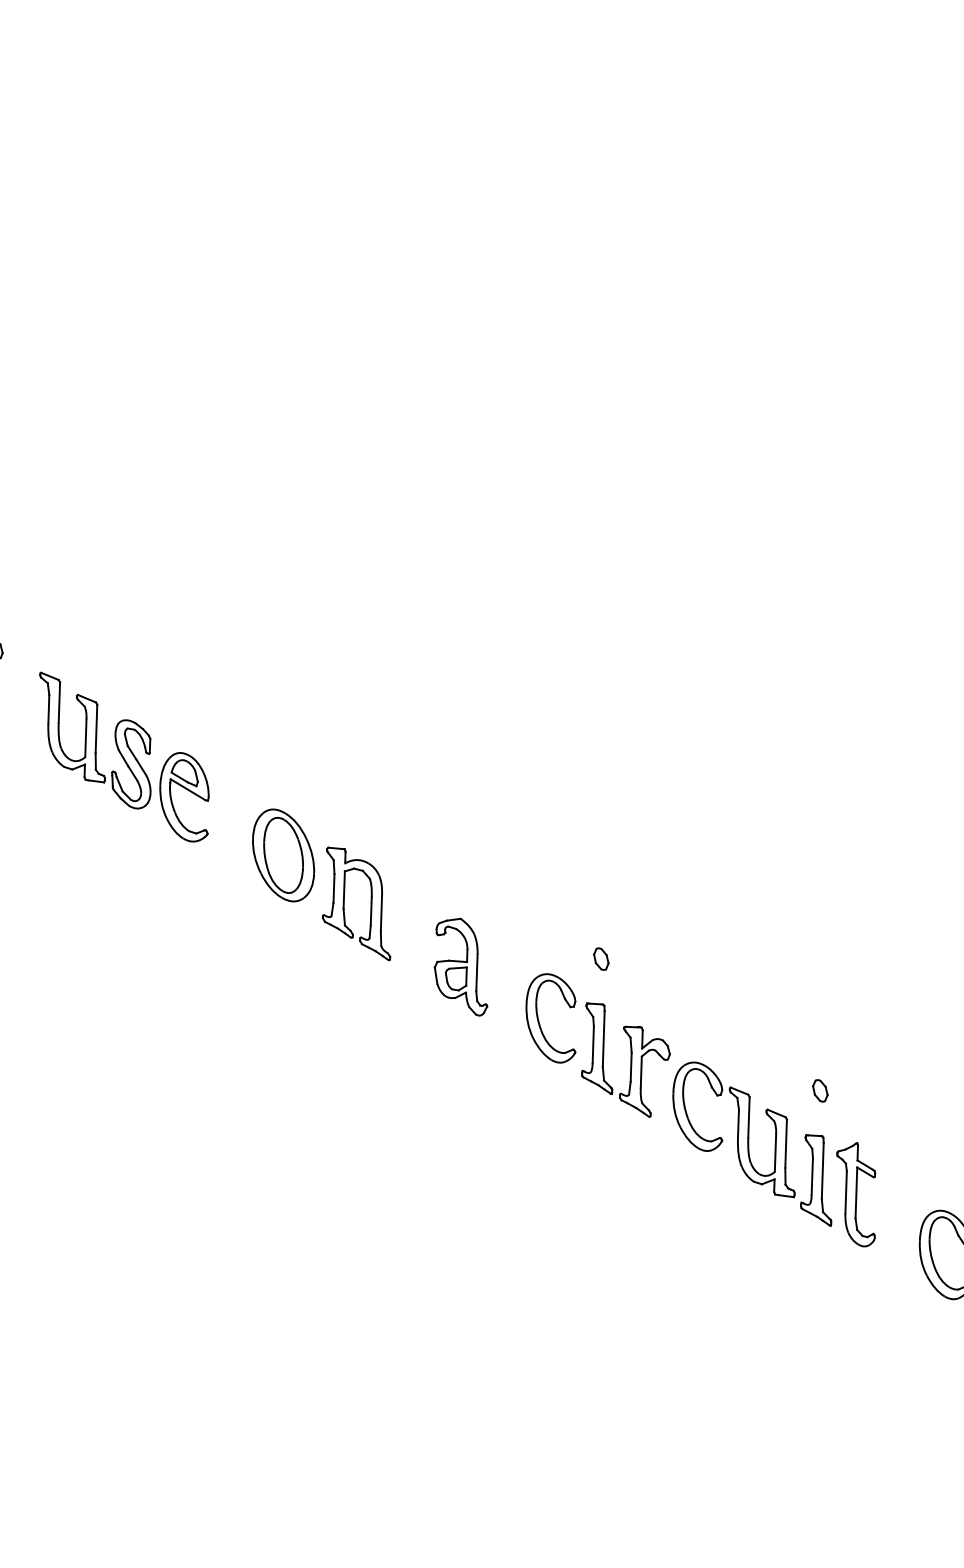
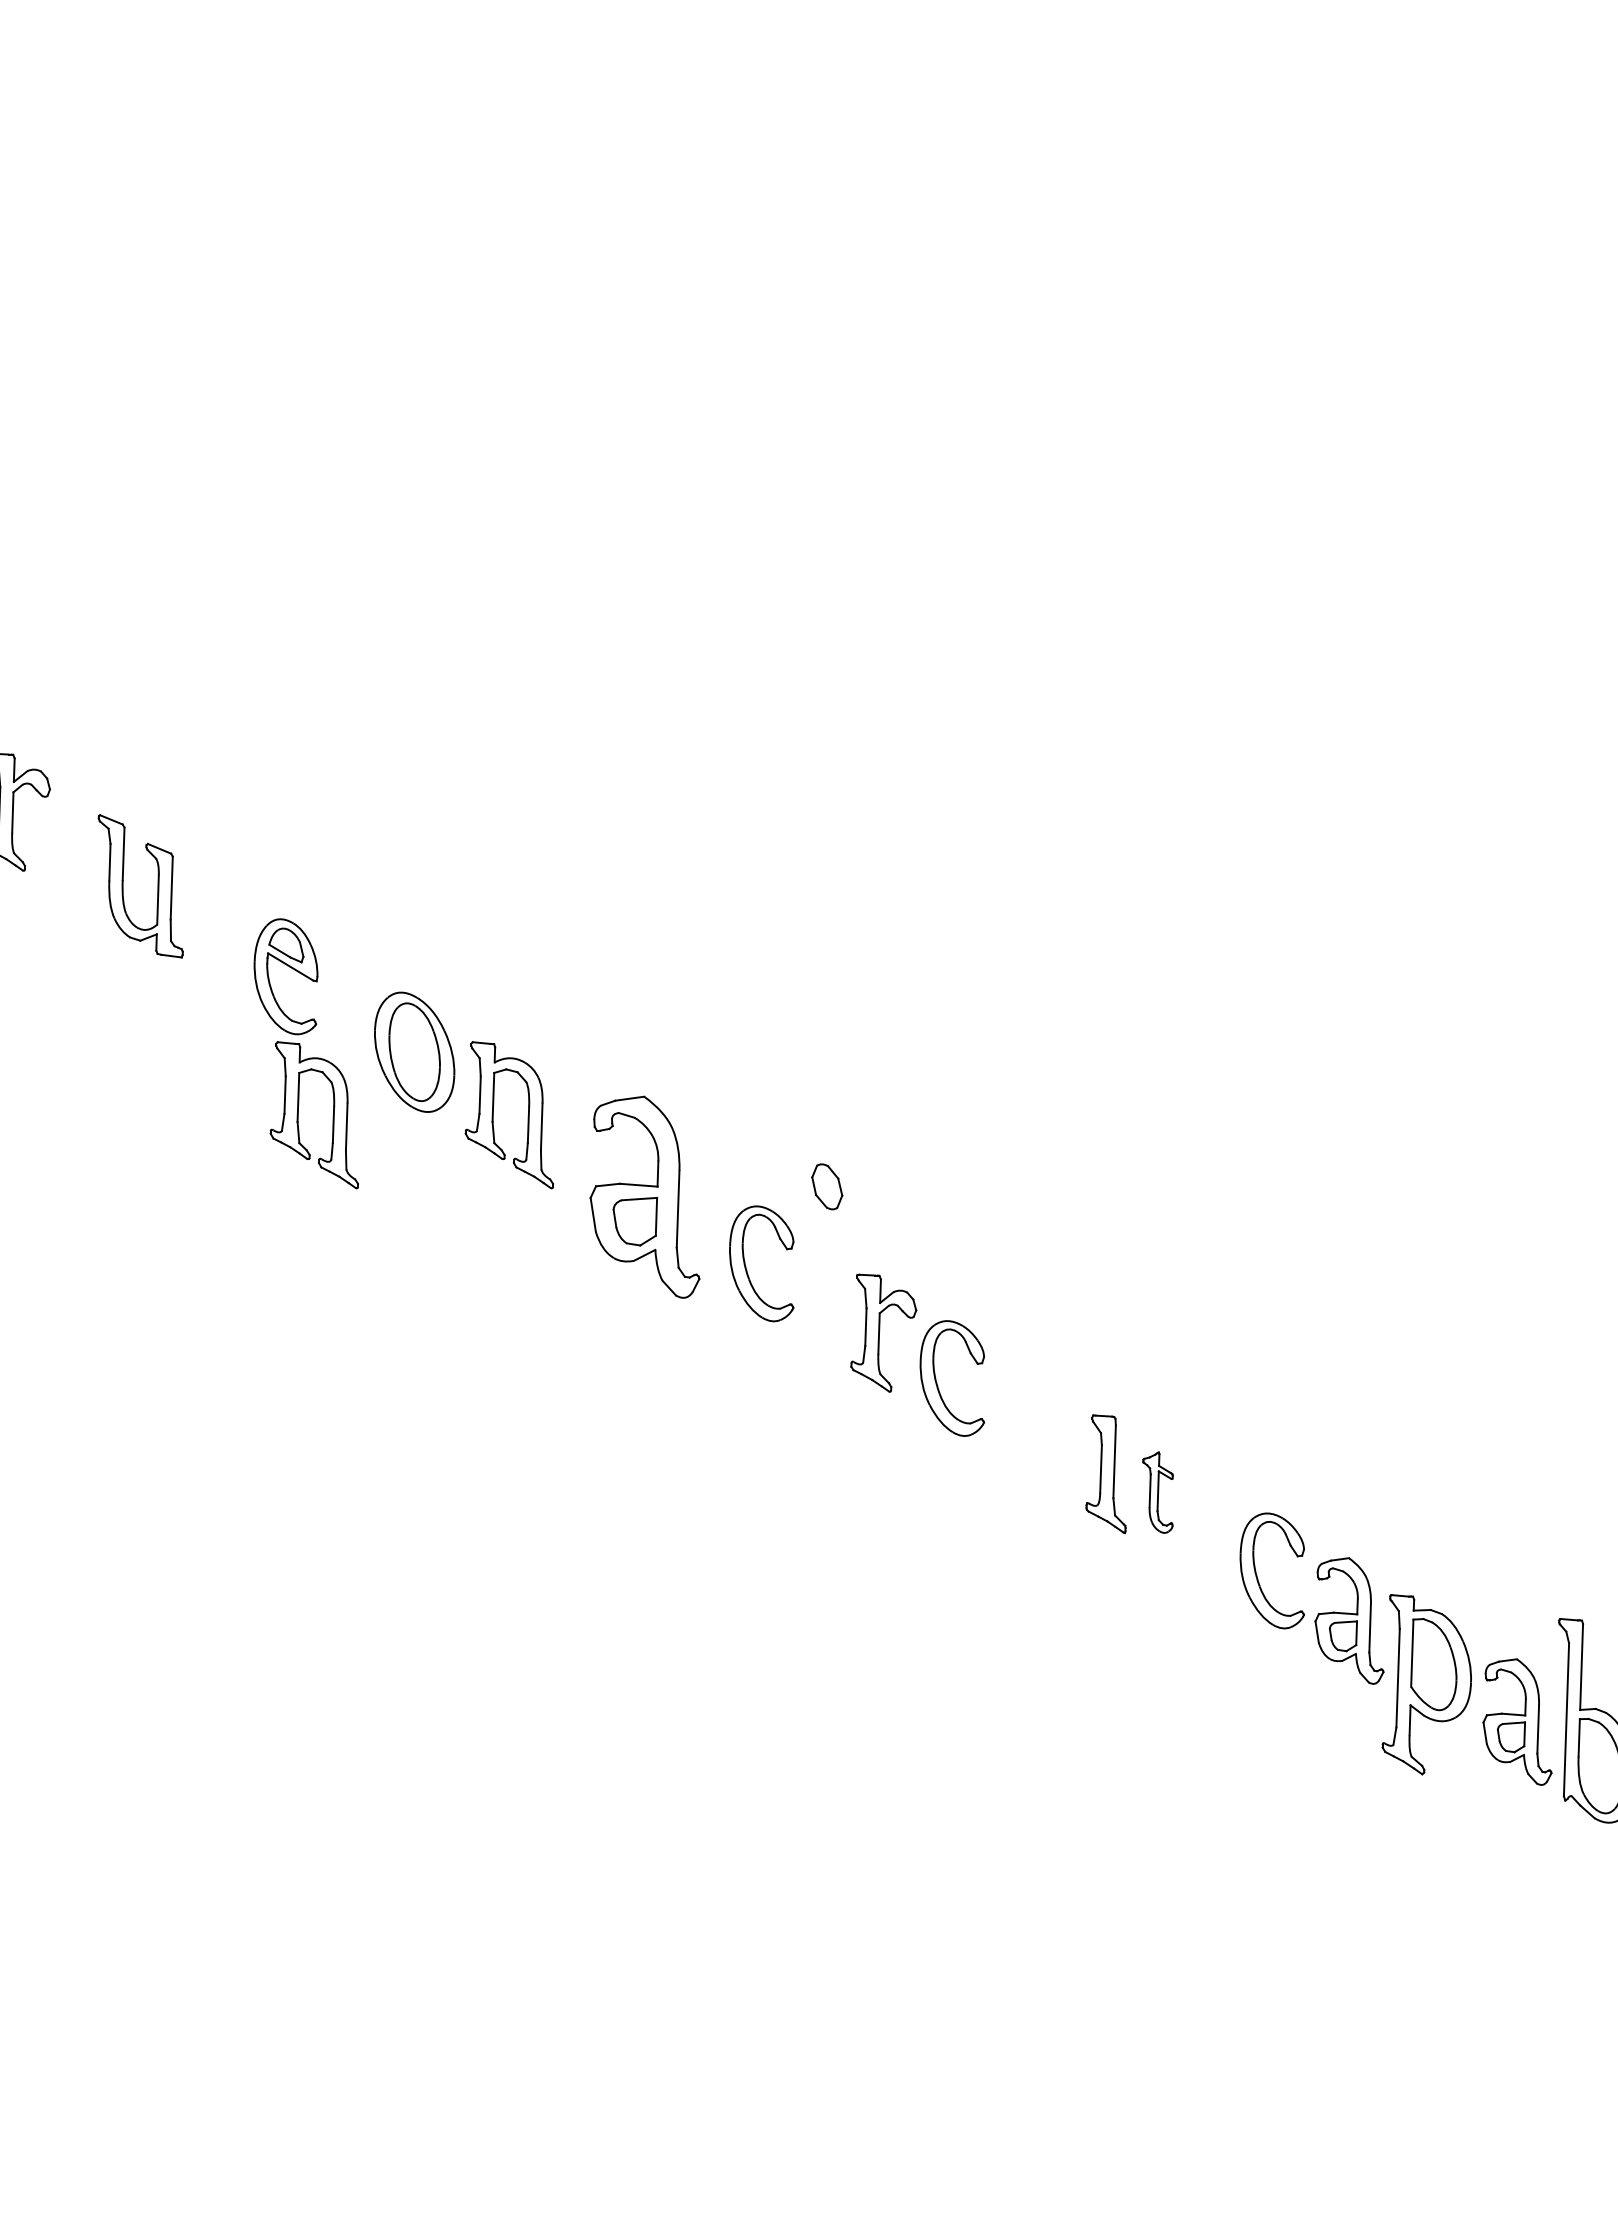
part: (130, 763) -> (216, 933), removed
part: (194, 904) -> (298, 1115), added
part: (600, 958) -> (826, 1186), size x1.6
part: (460, 967) -> (644, 1197), size x1.6
part: (596, 1048) -> (821, 1303), removed
part: (820, 1090) -> (1111, 1357), removed
part: (774, 1142) -> (1052, 1424), removed
part: (855, 1194) -> (1157, 1492), size x0.6

